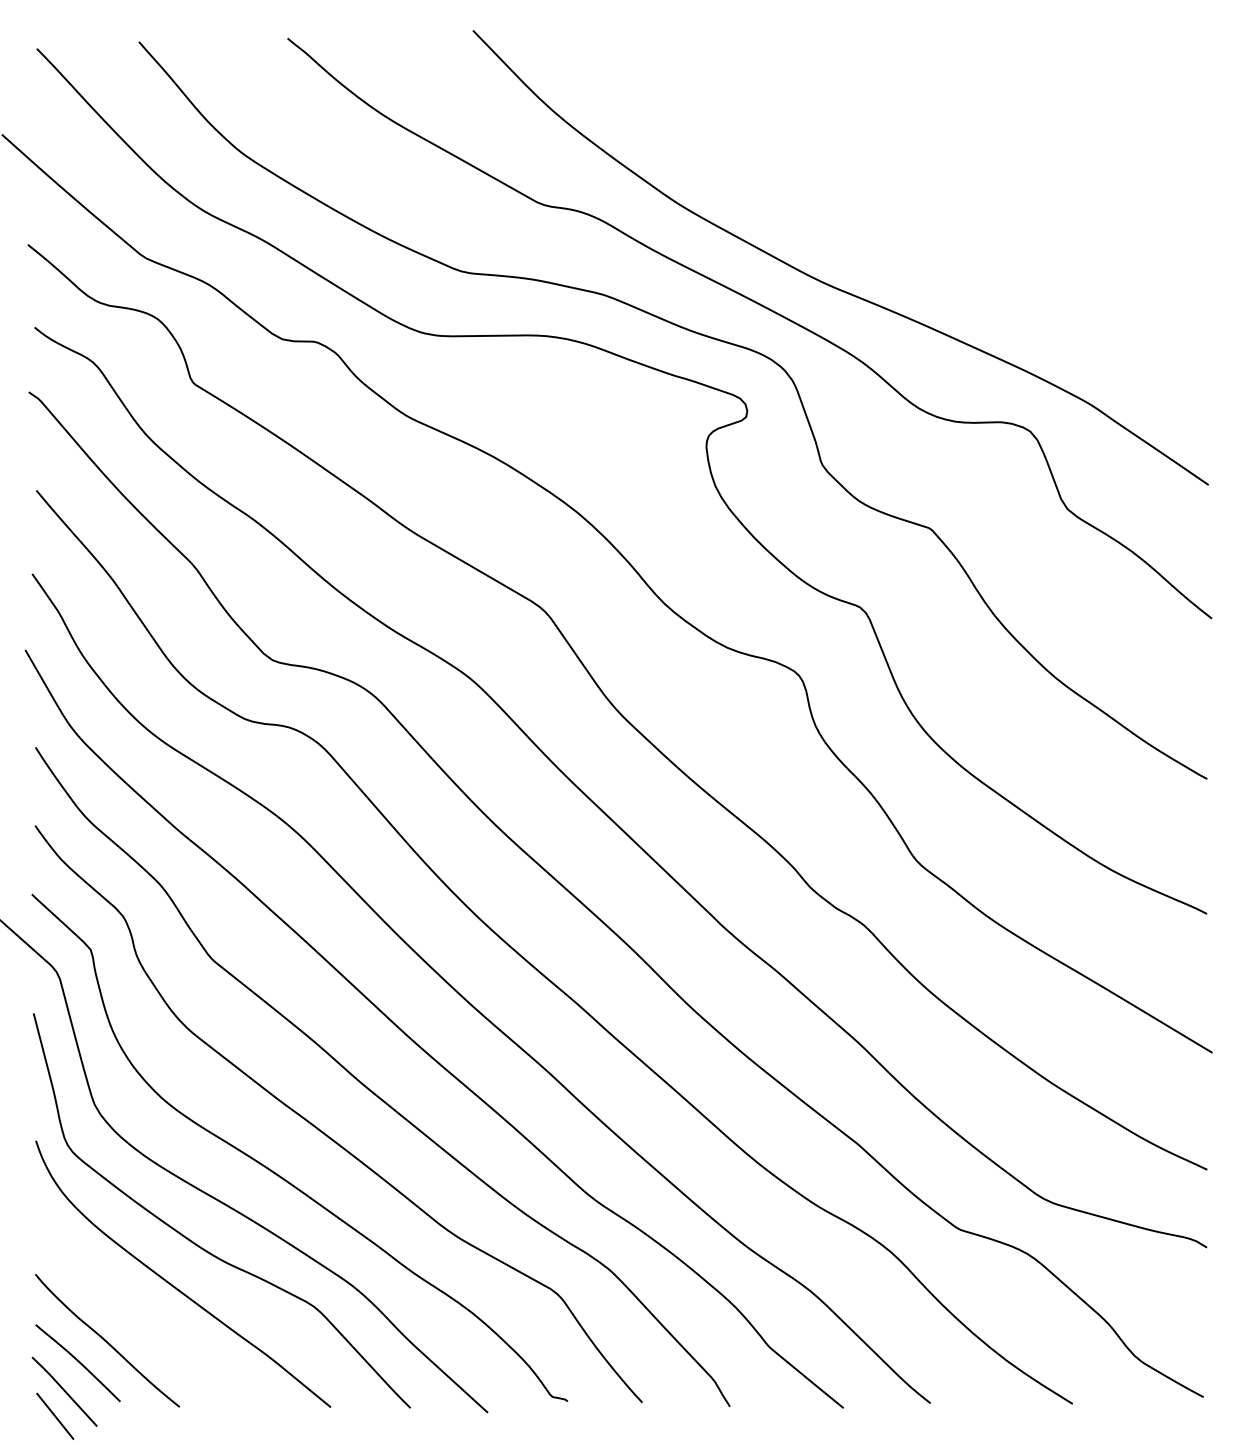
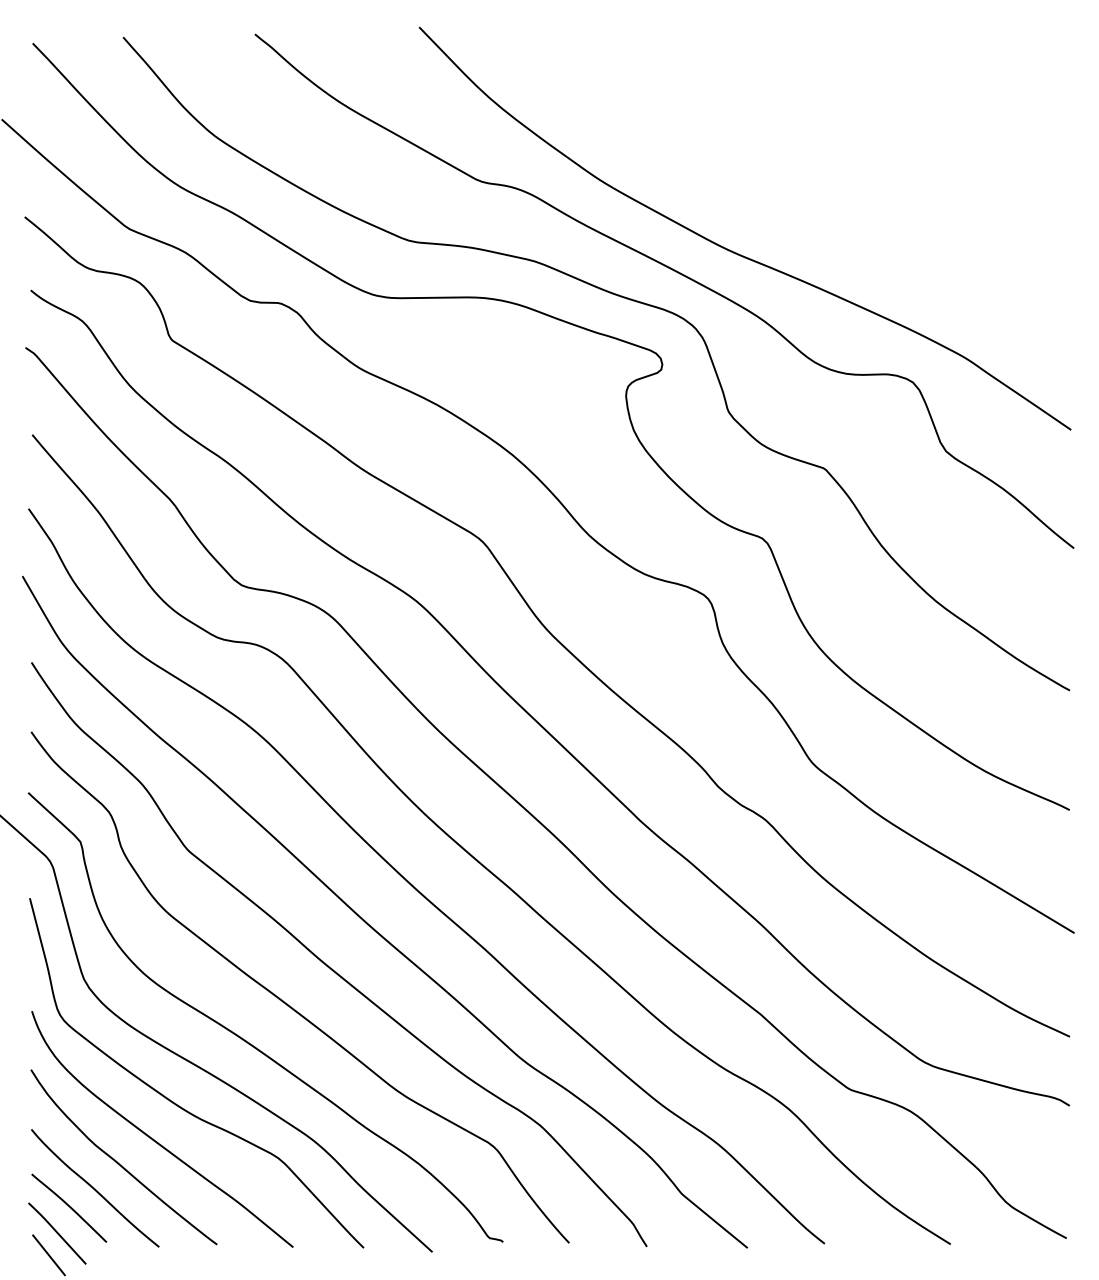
curve: (133, 1311) -> (118, 1162), added

